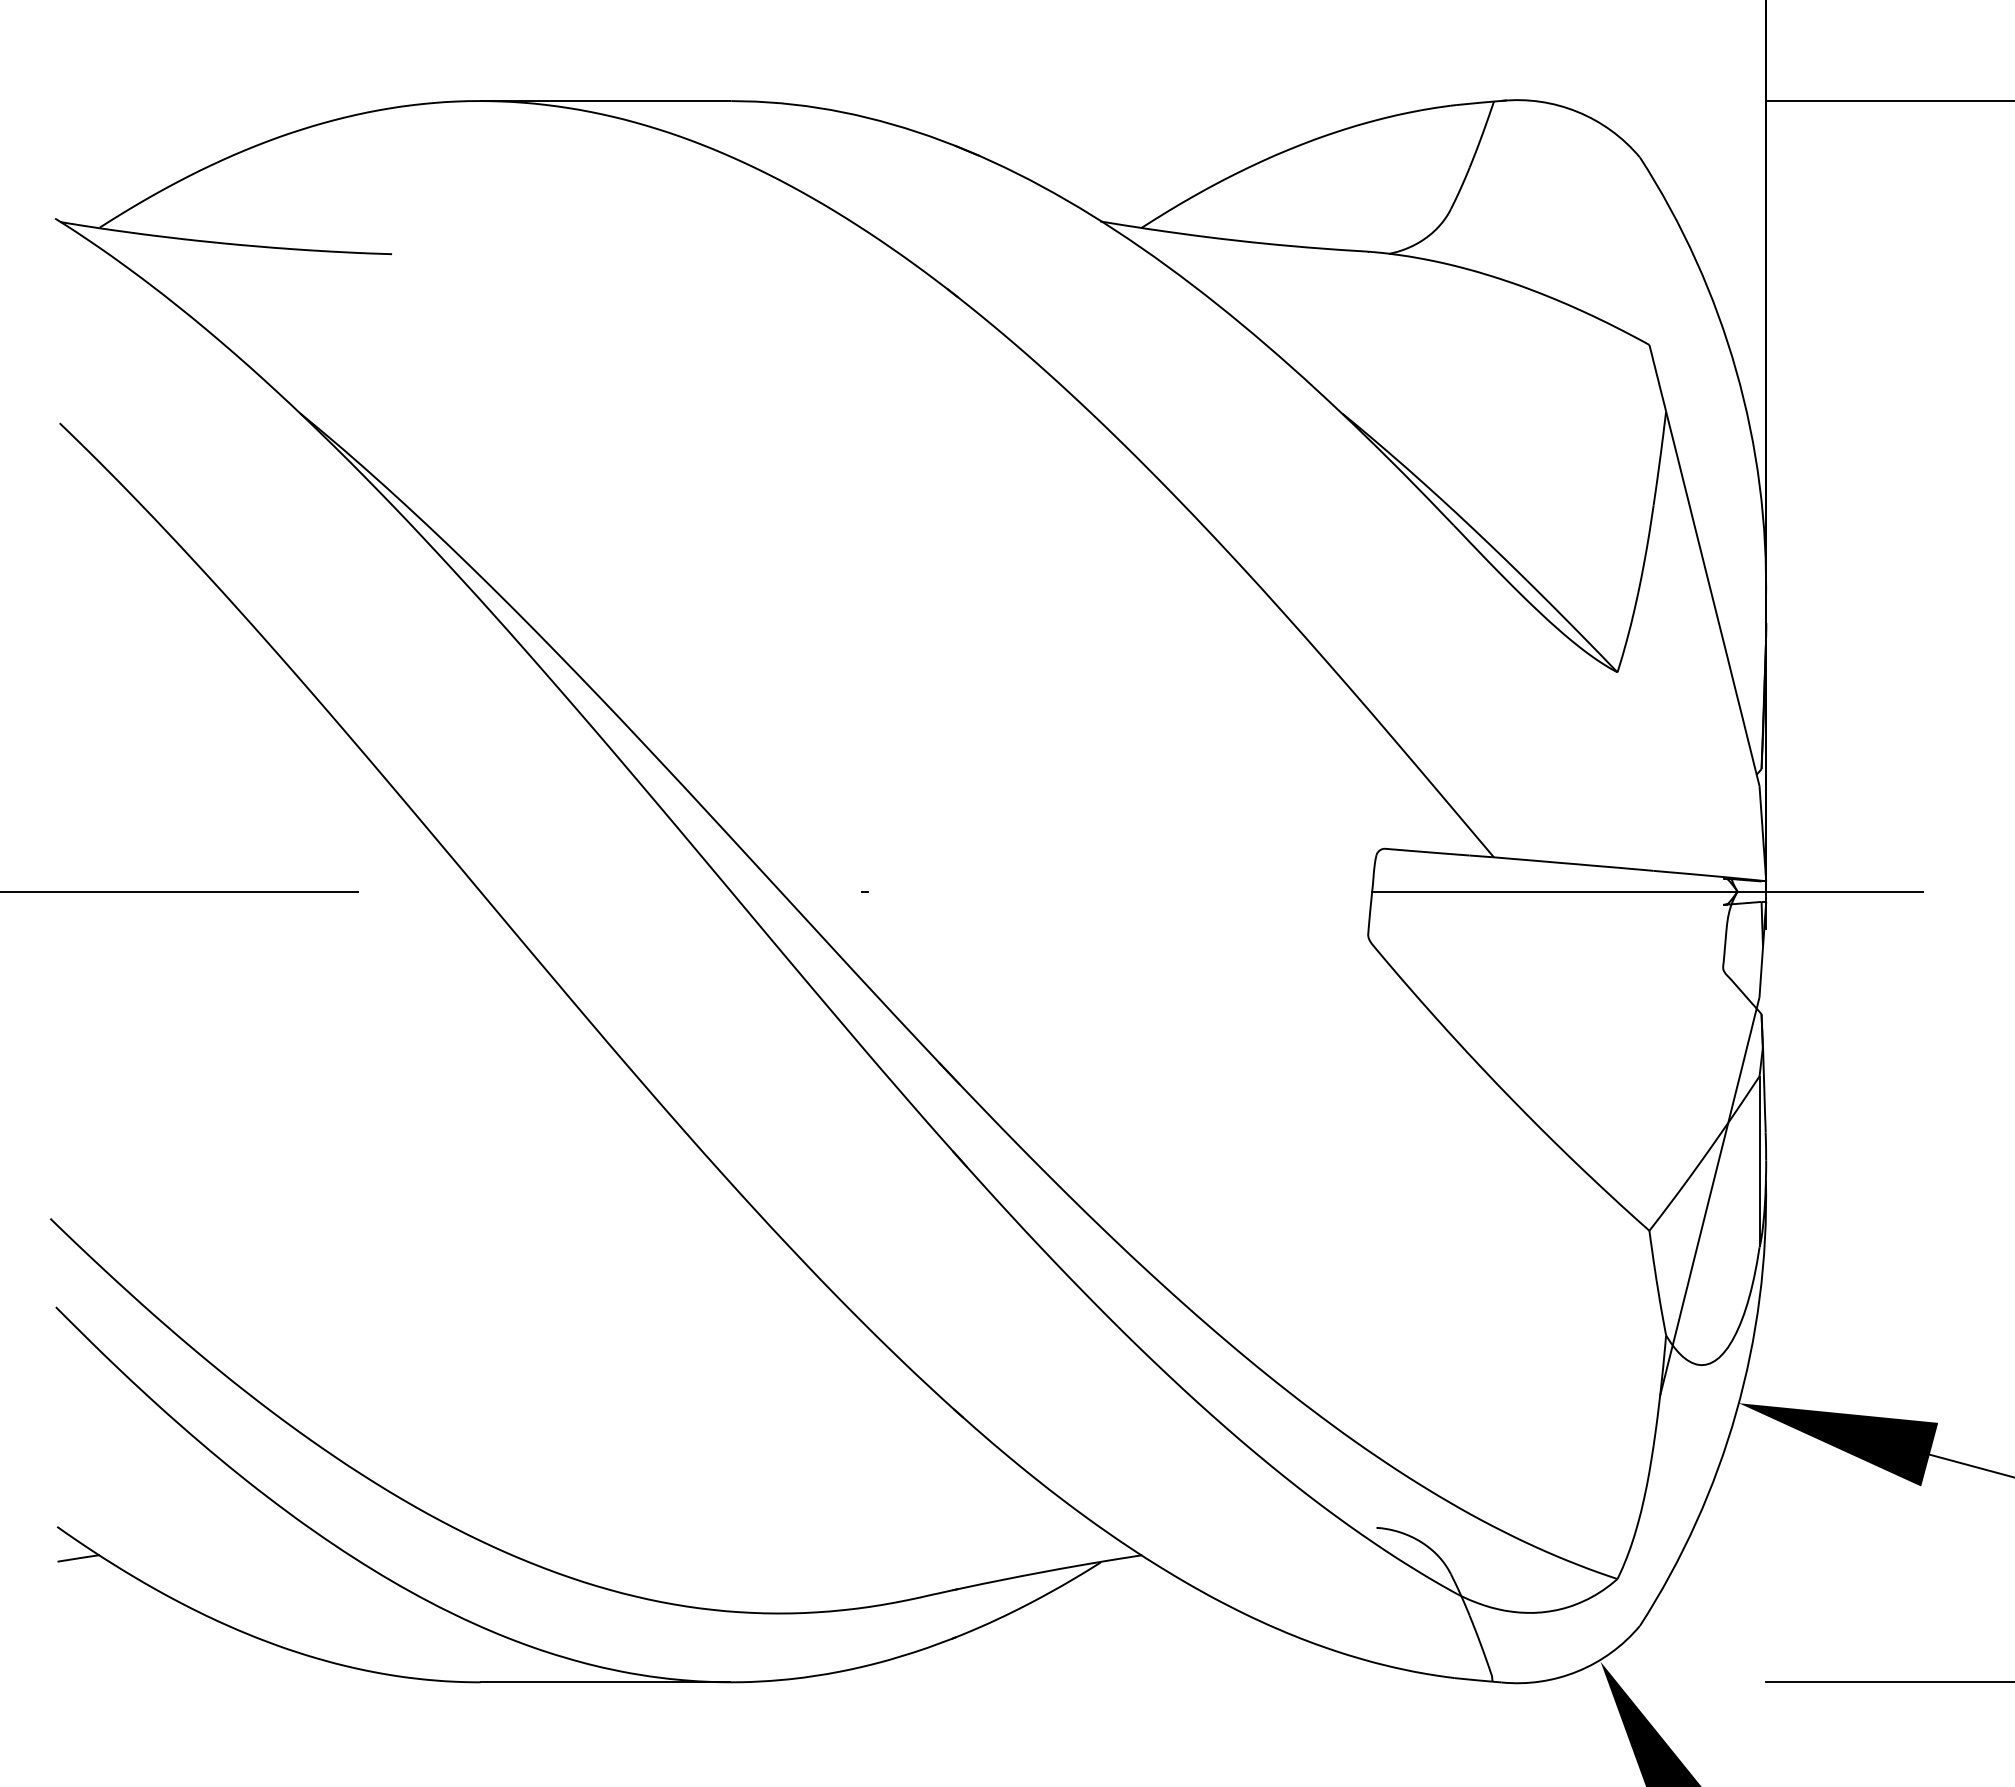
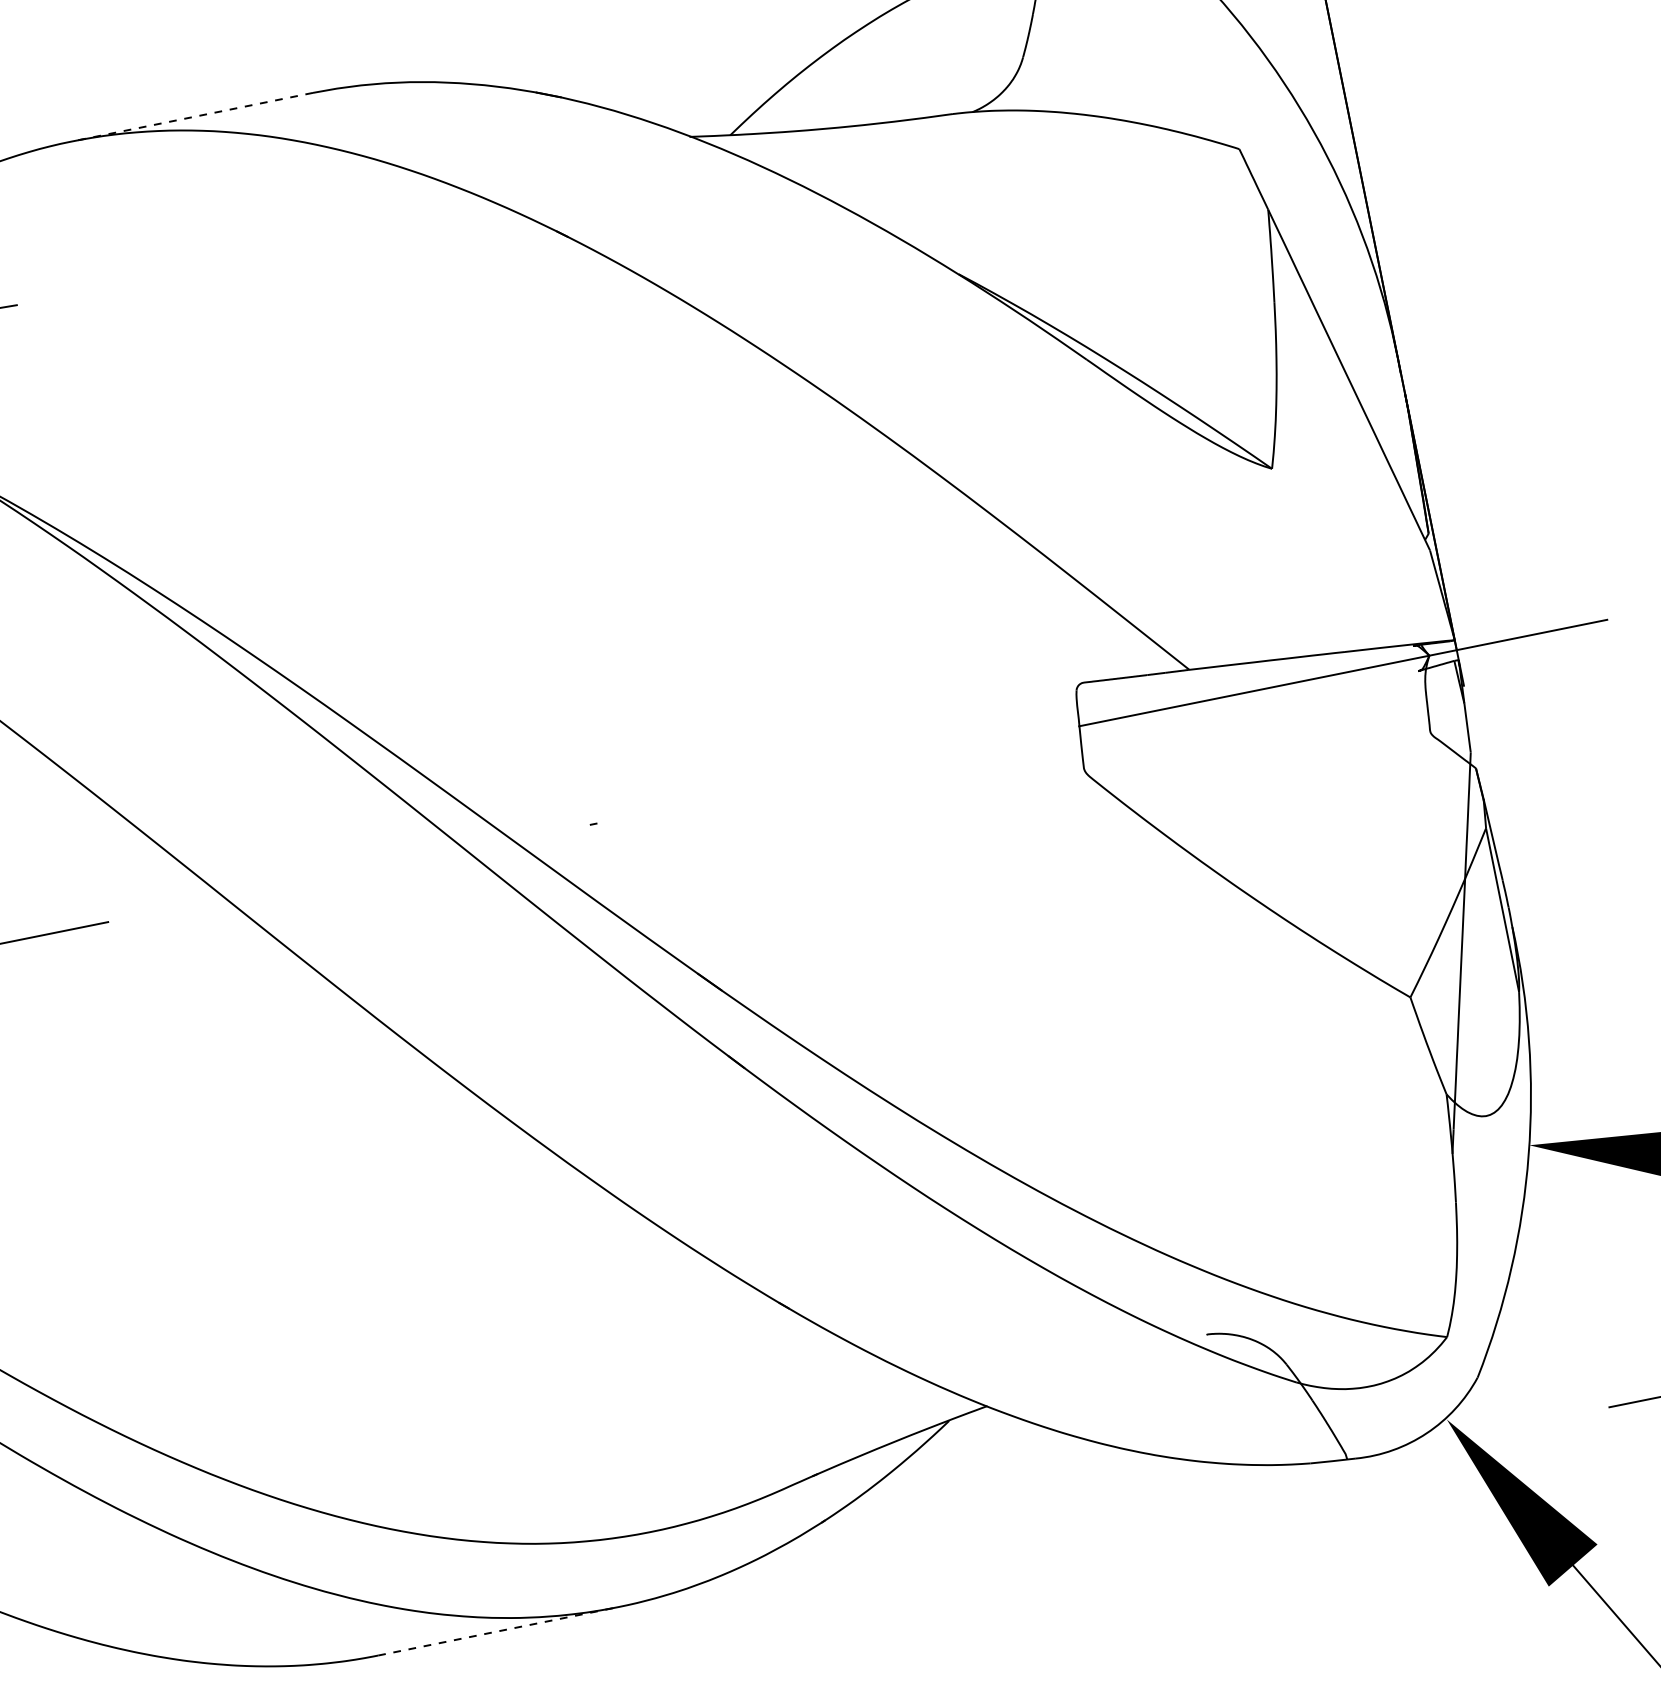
line: (605, 101) -> (192, 117), solid -> dashed
line: (606, 1682) -> (498, 1631), solid -> dashed

